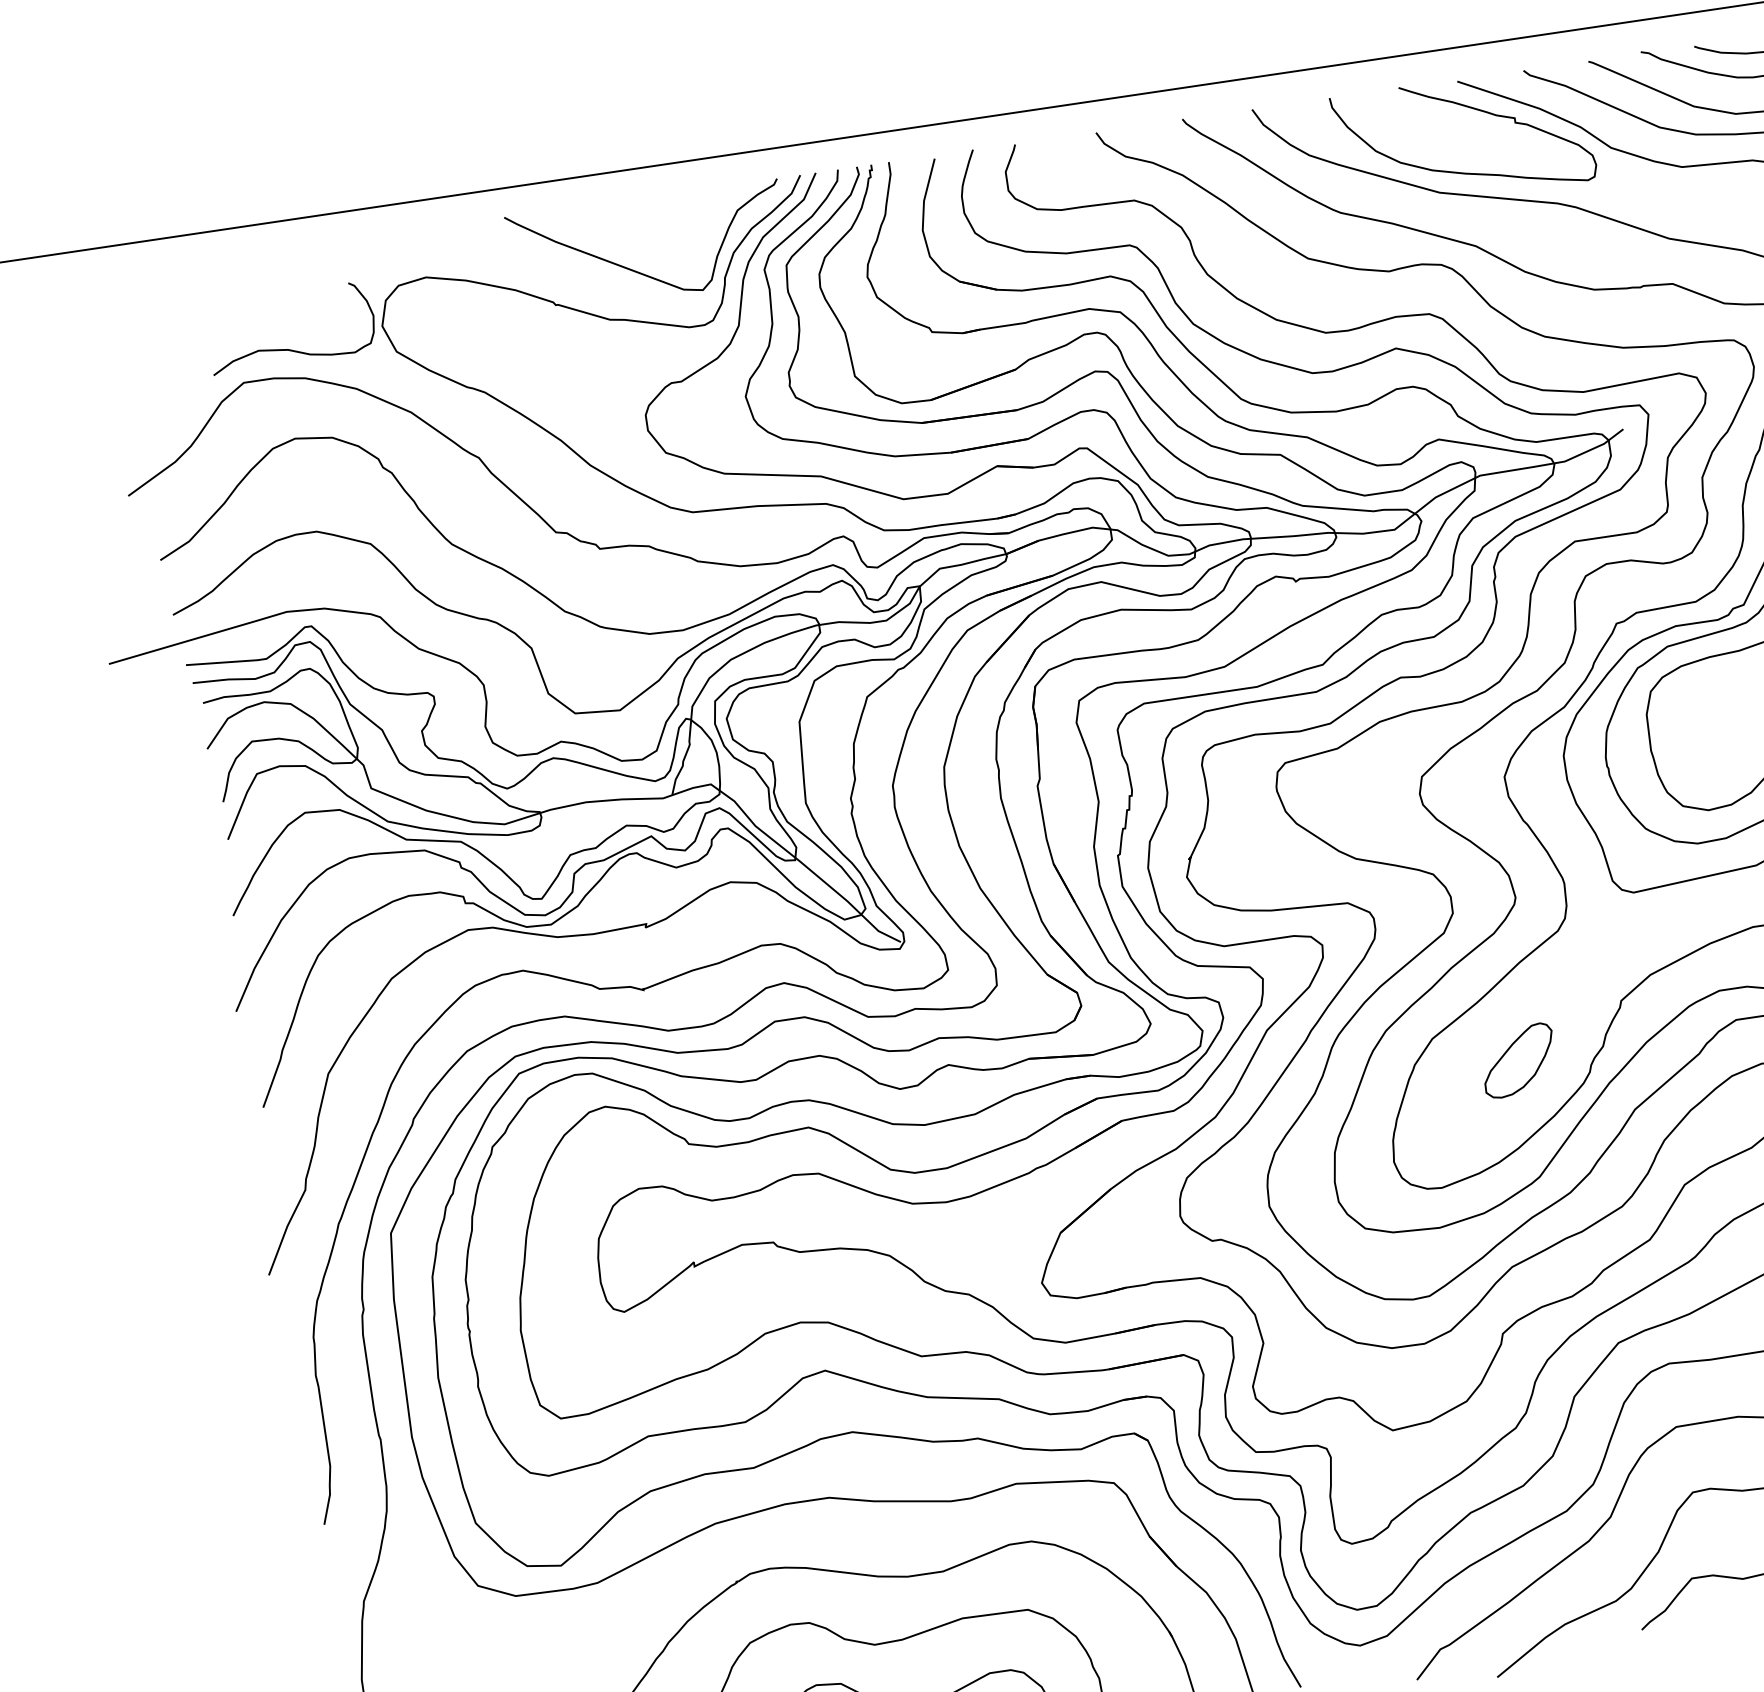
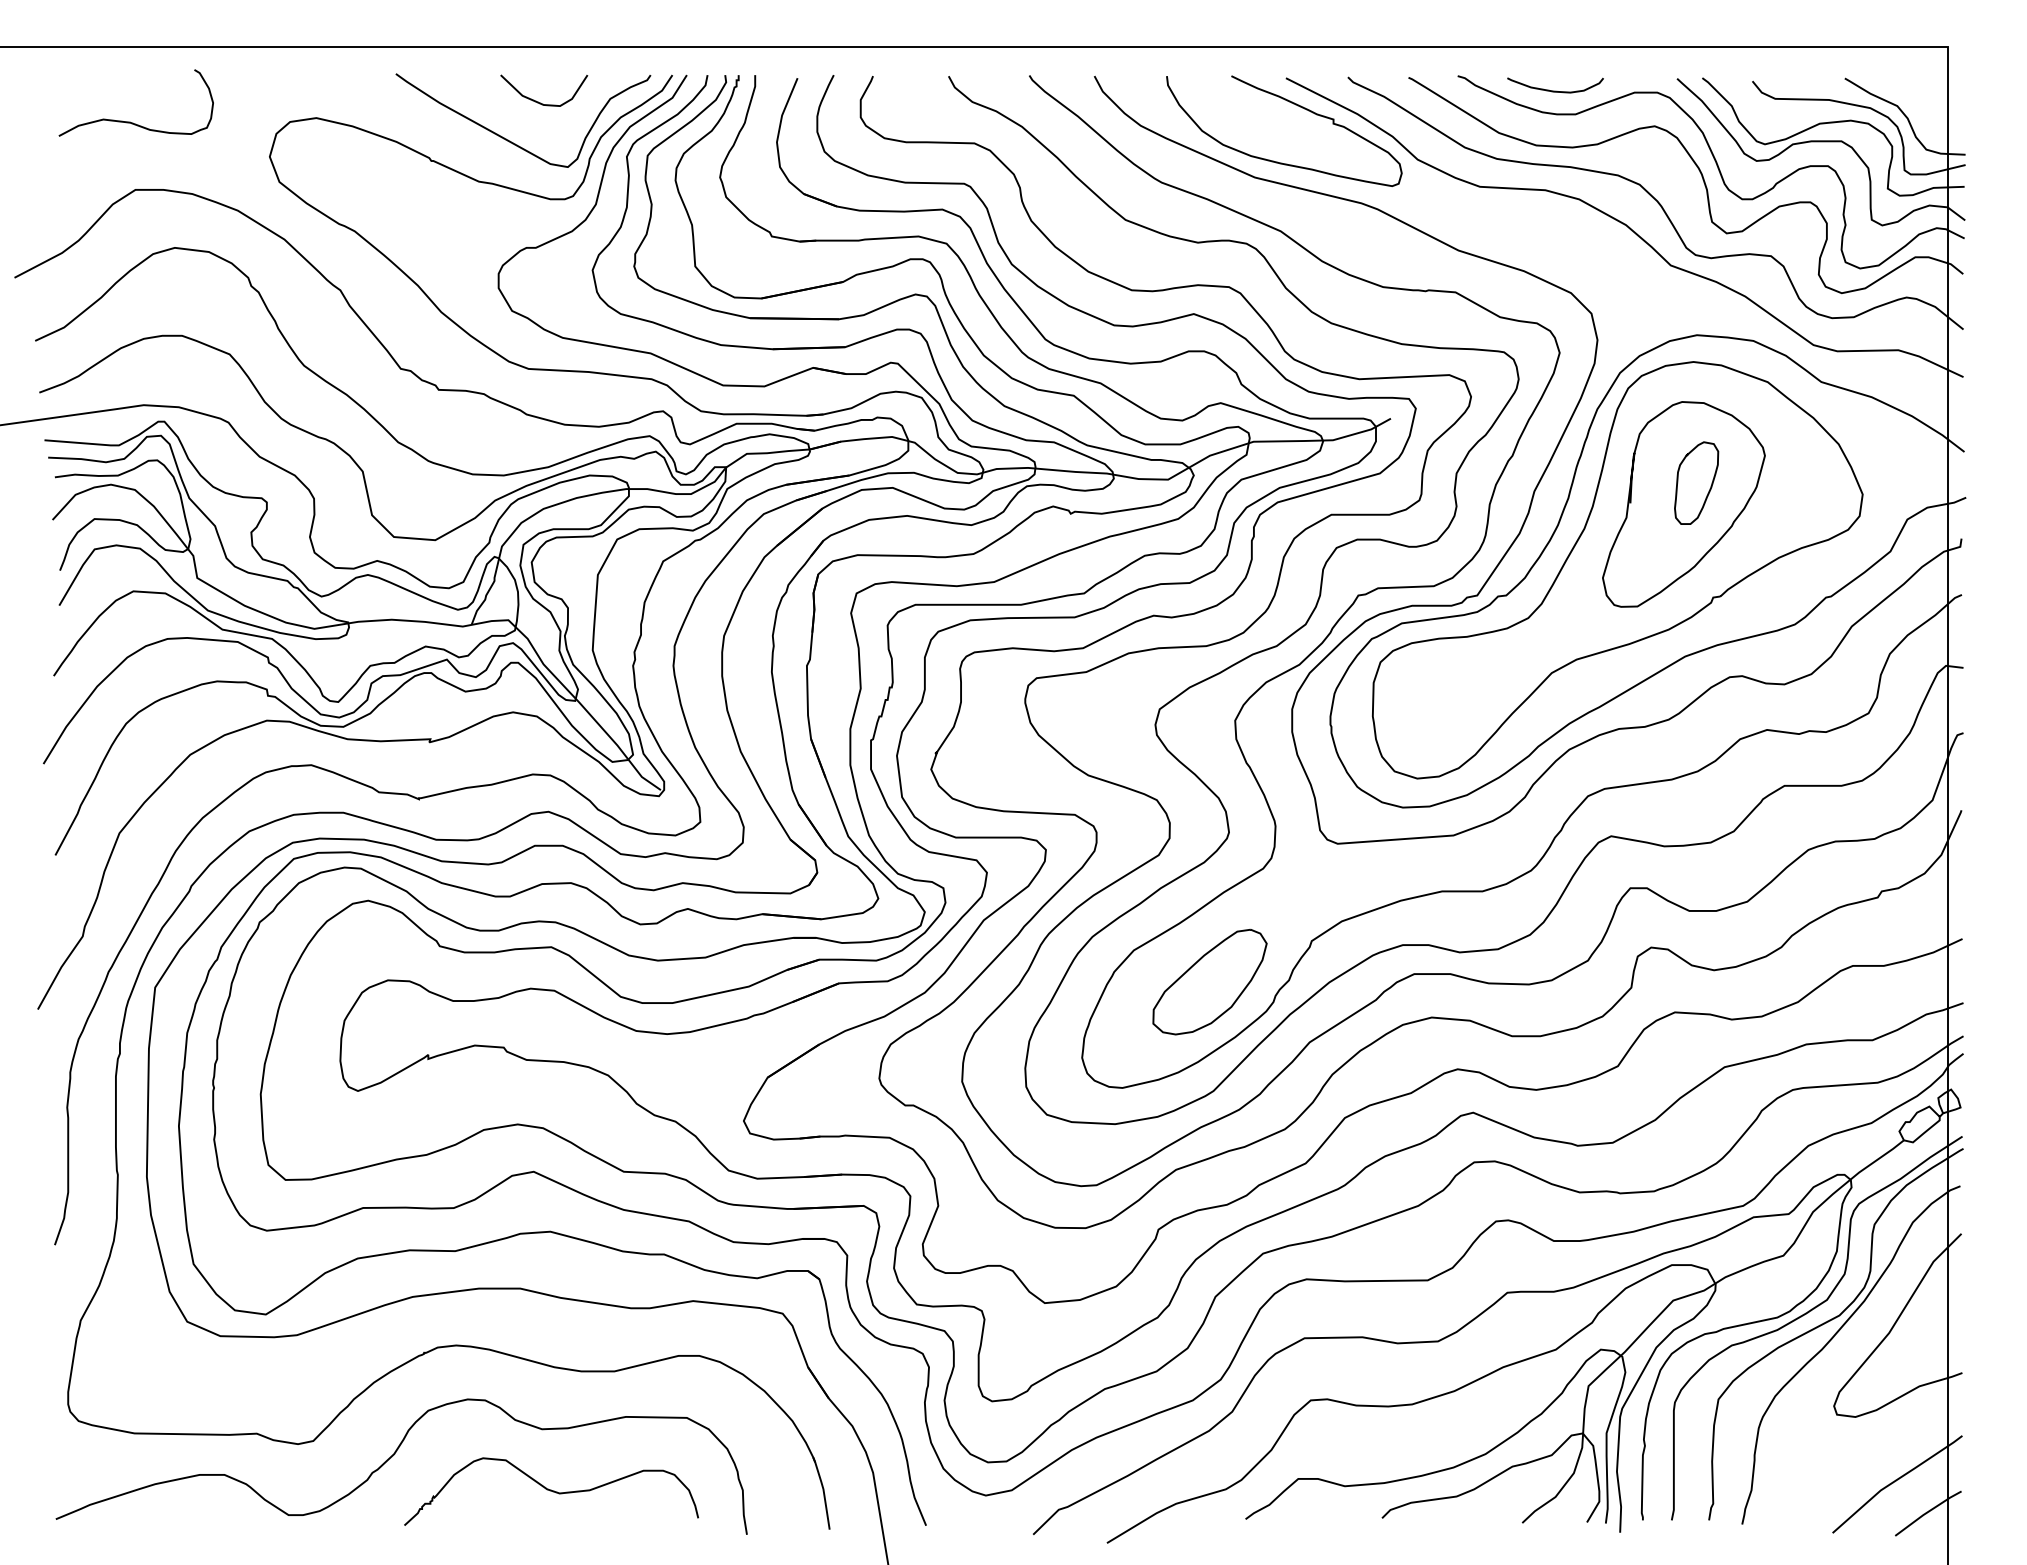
curve: (661, 224) -> (538, 101), added
curve: (287, 348) -> (130, 121), moved
part: (1518, 1060) -> (1209, 981), size x1.67

